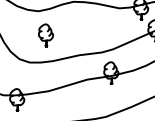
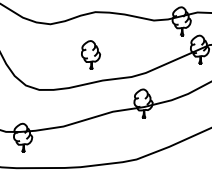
part: (46, 34) -> (91, 54), moved

